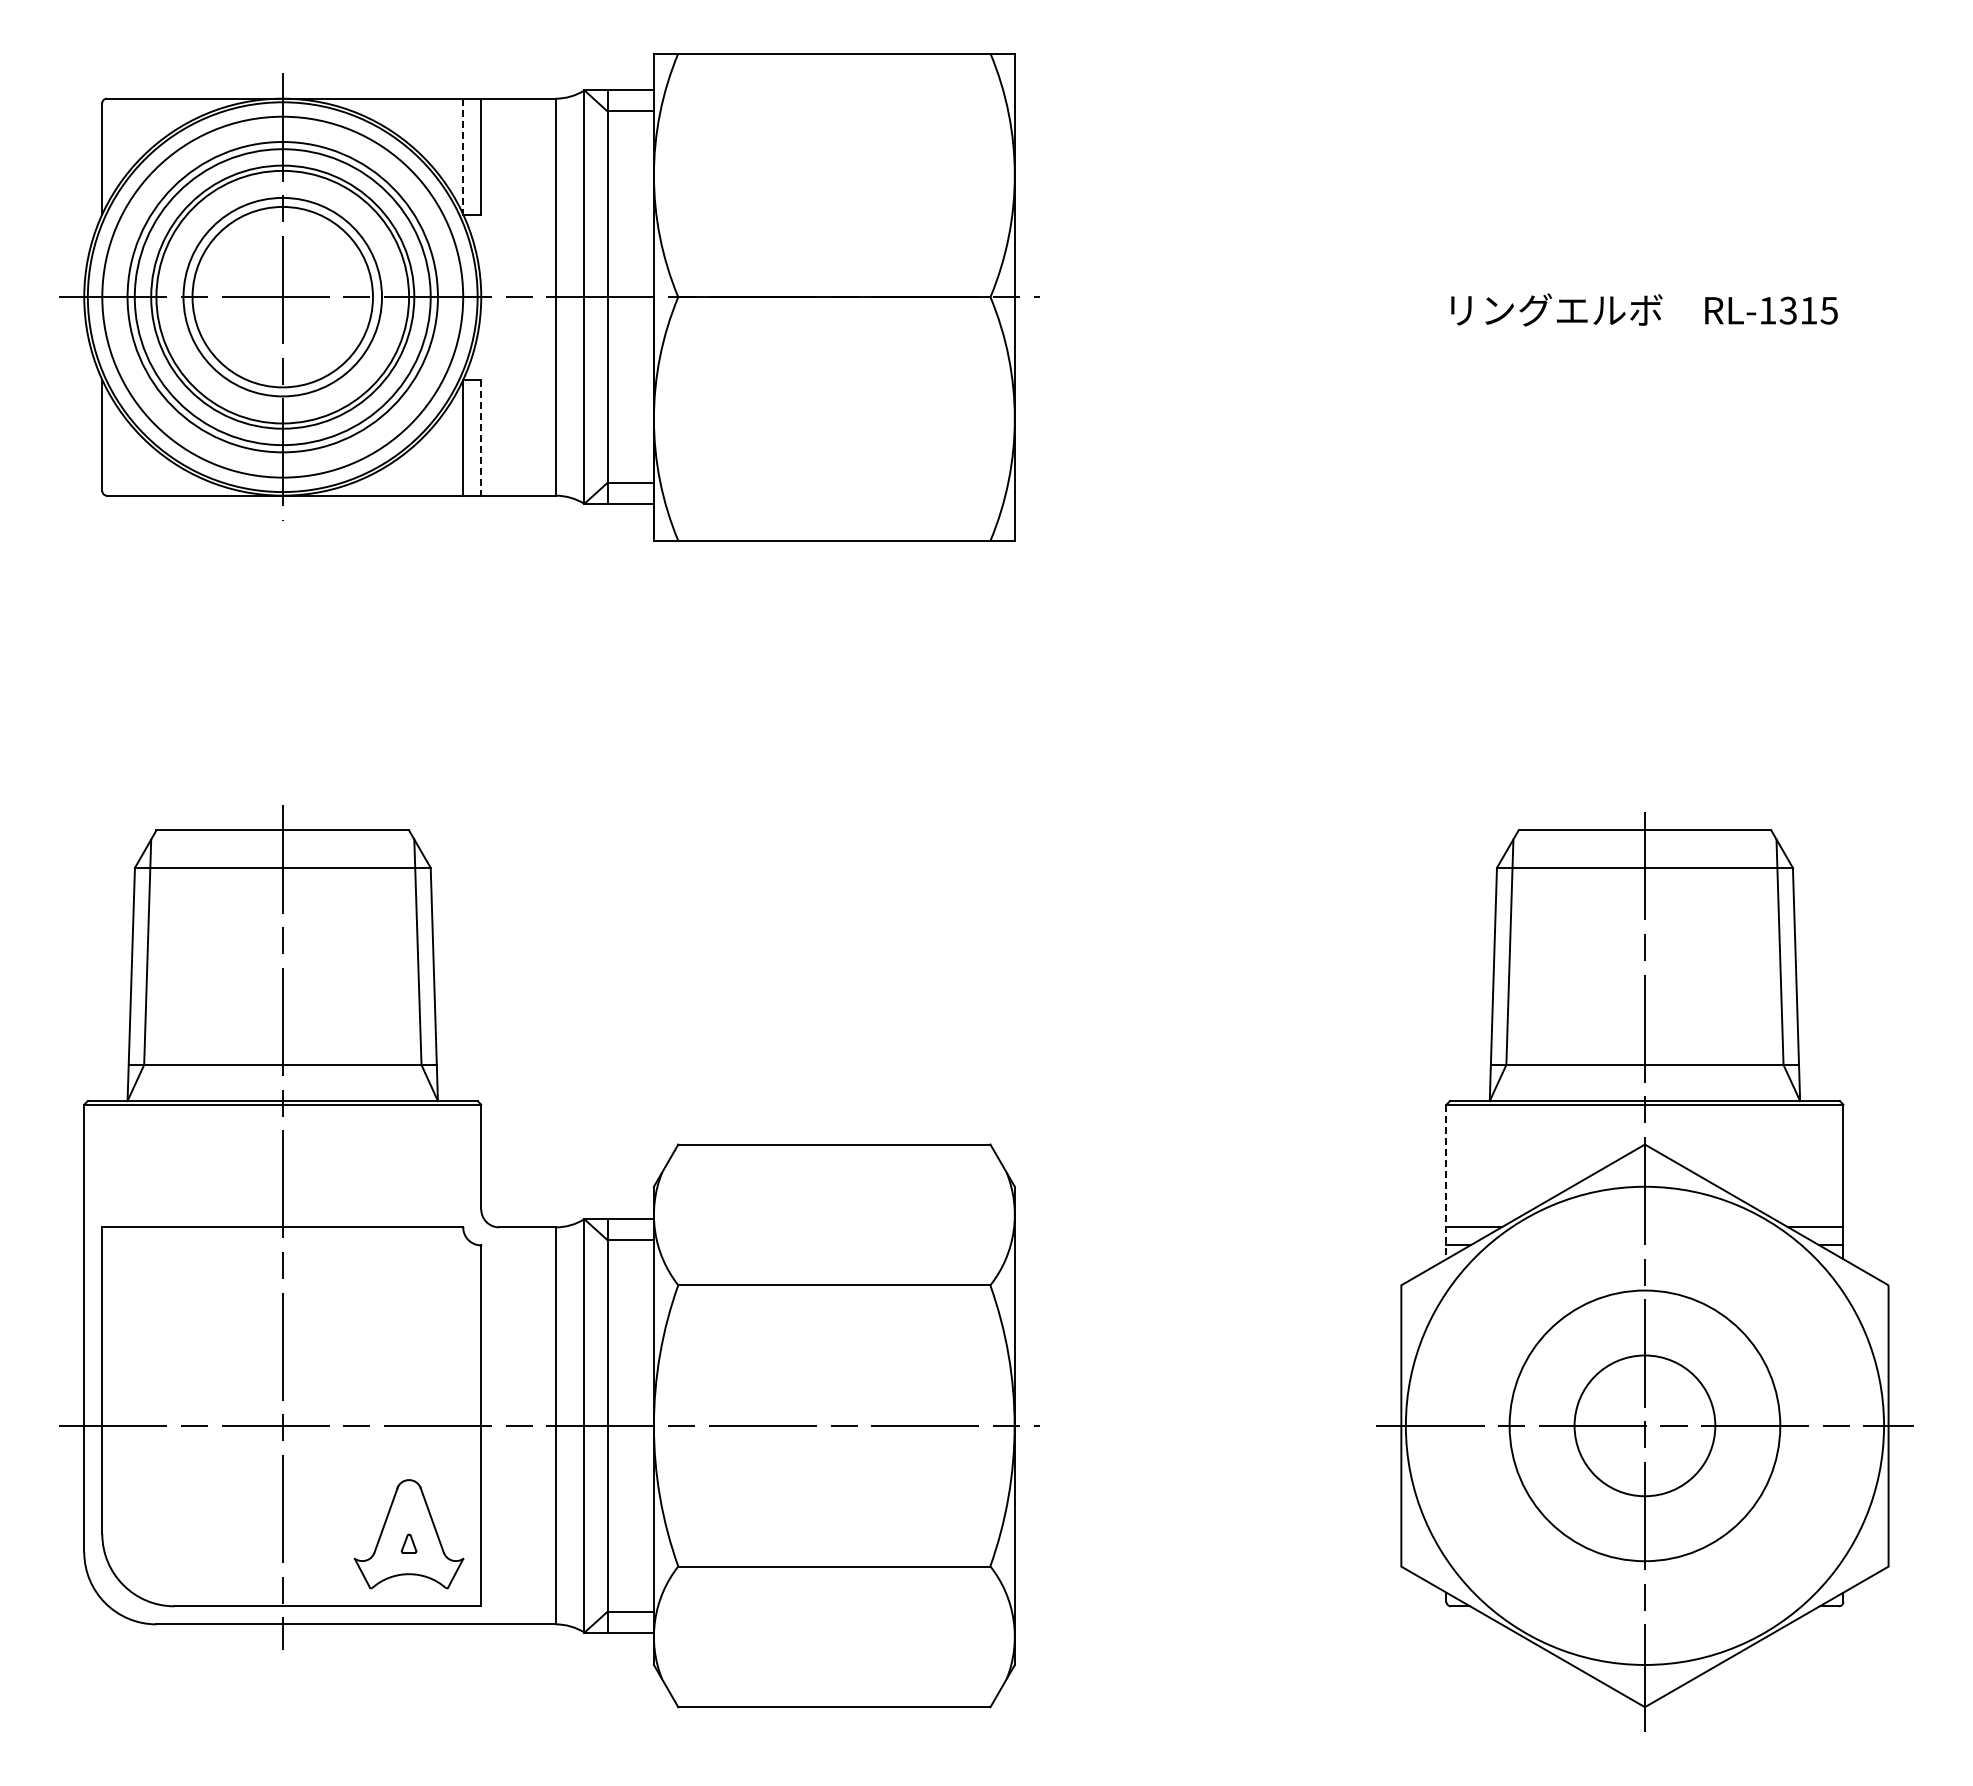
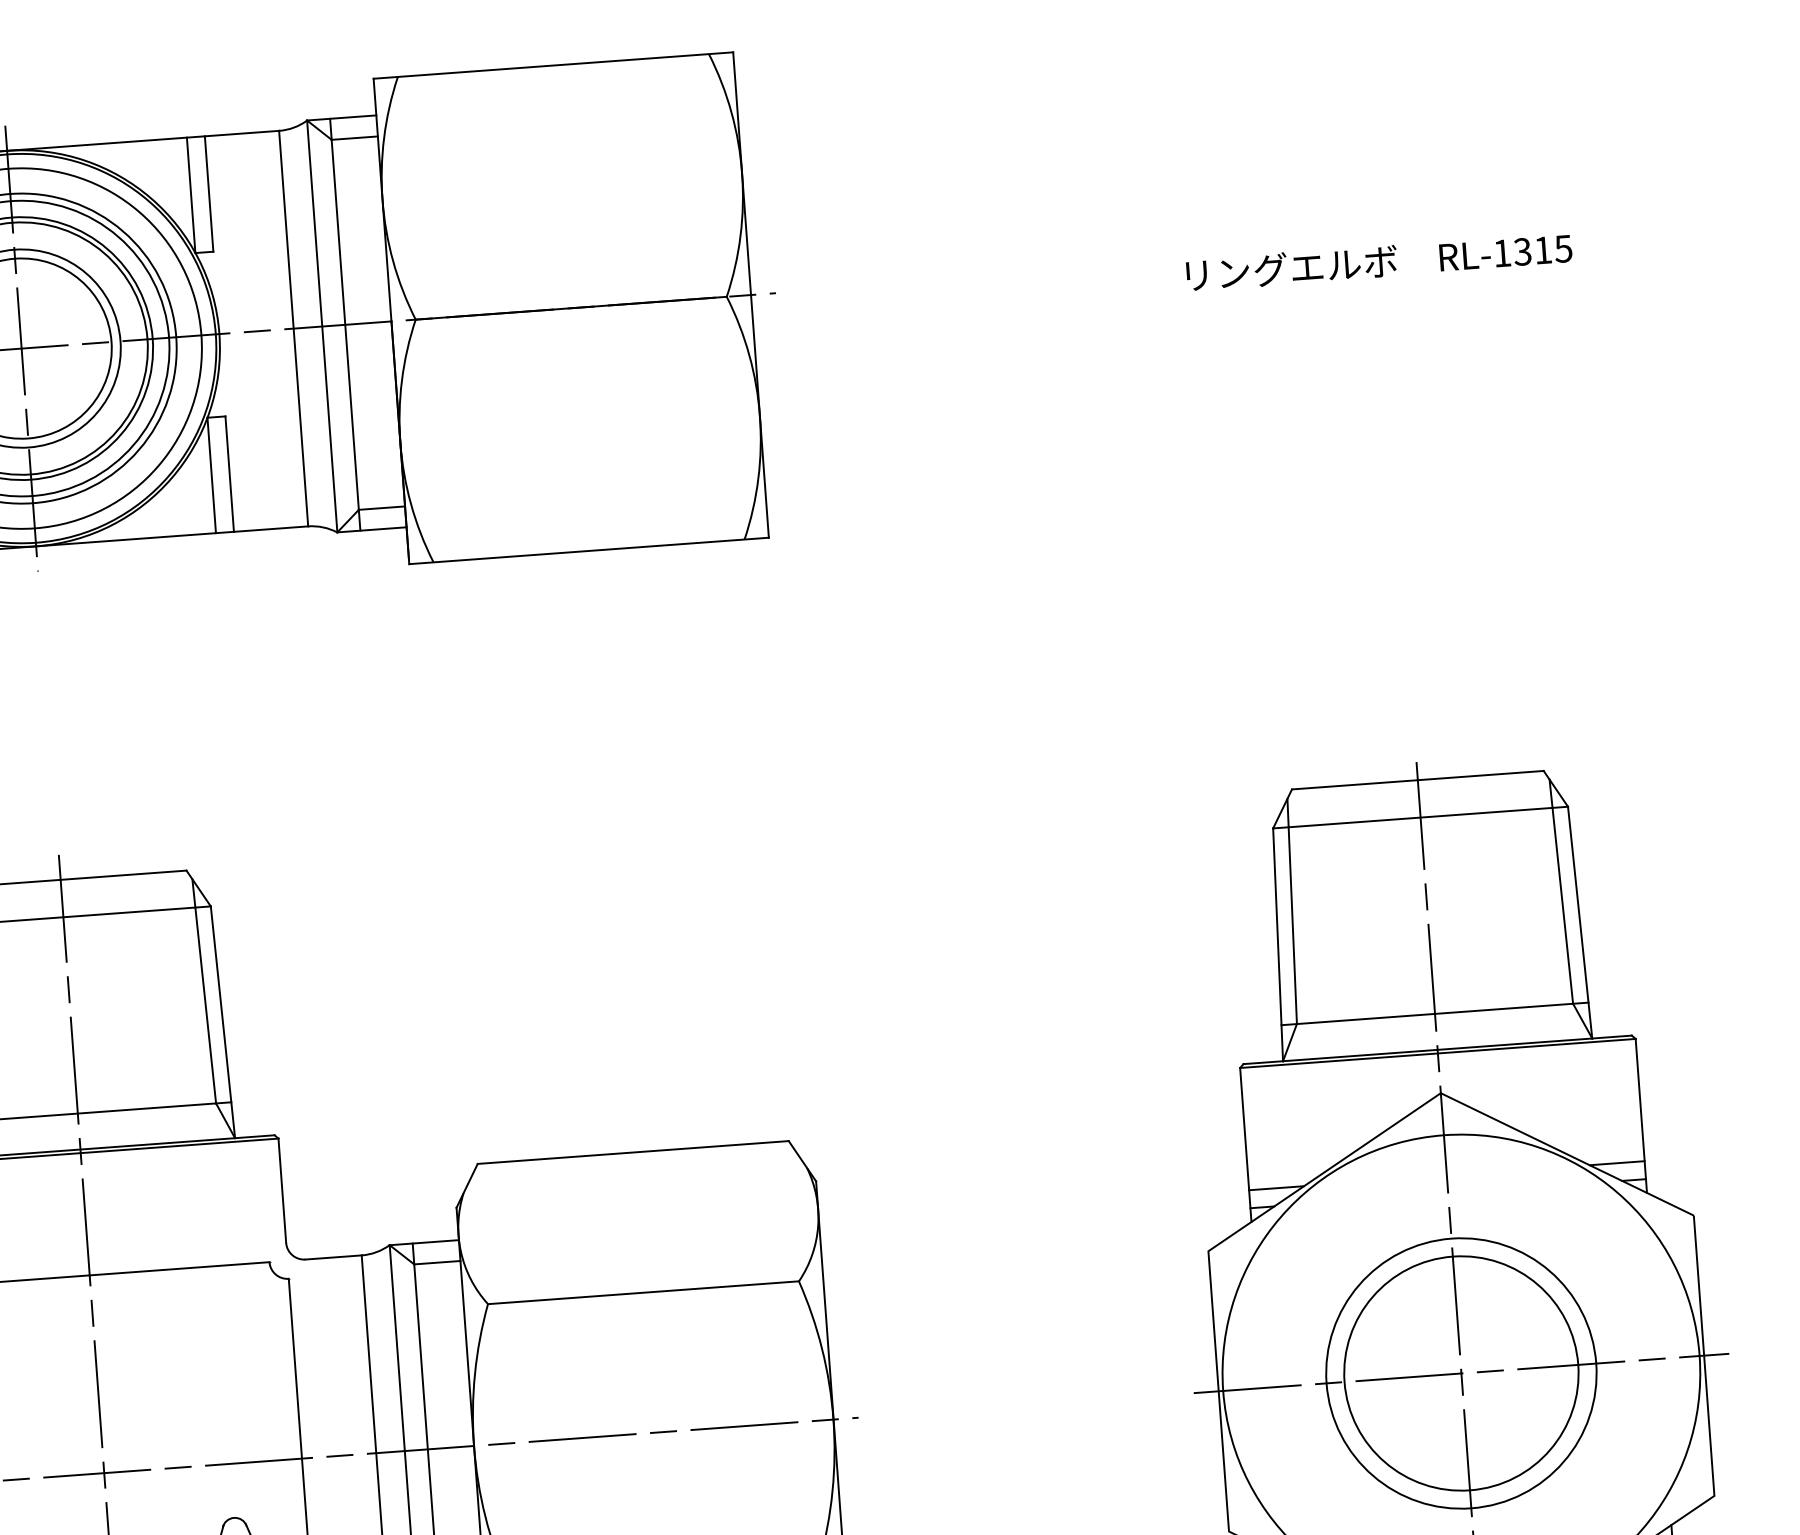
line: (463, 156) -> (191, 195), dashed -> solid
line: (481, 437) -> (229, 473), dashed -> solid
line: (1446, 1182) -> (1245, 1145), dashed -> solid
circle: (1644, 1425) -> (1460, 1373), size x1.67

